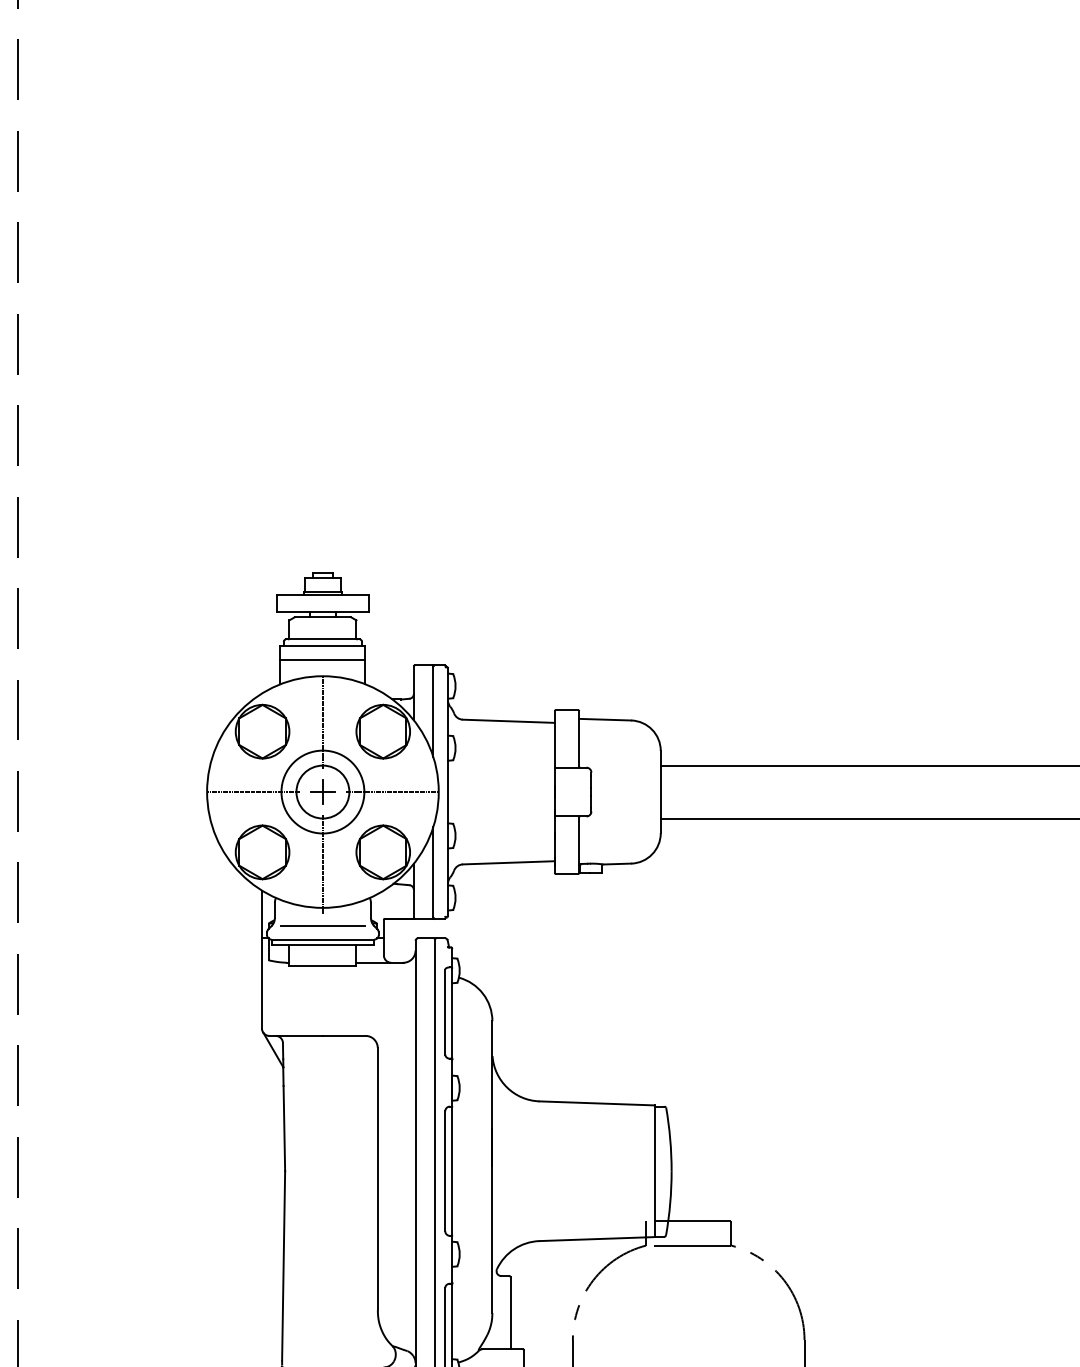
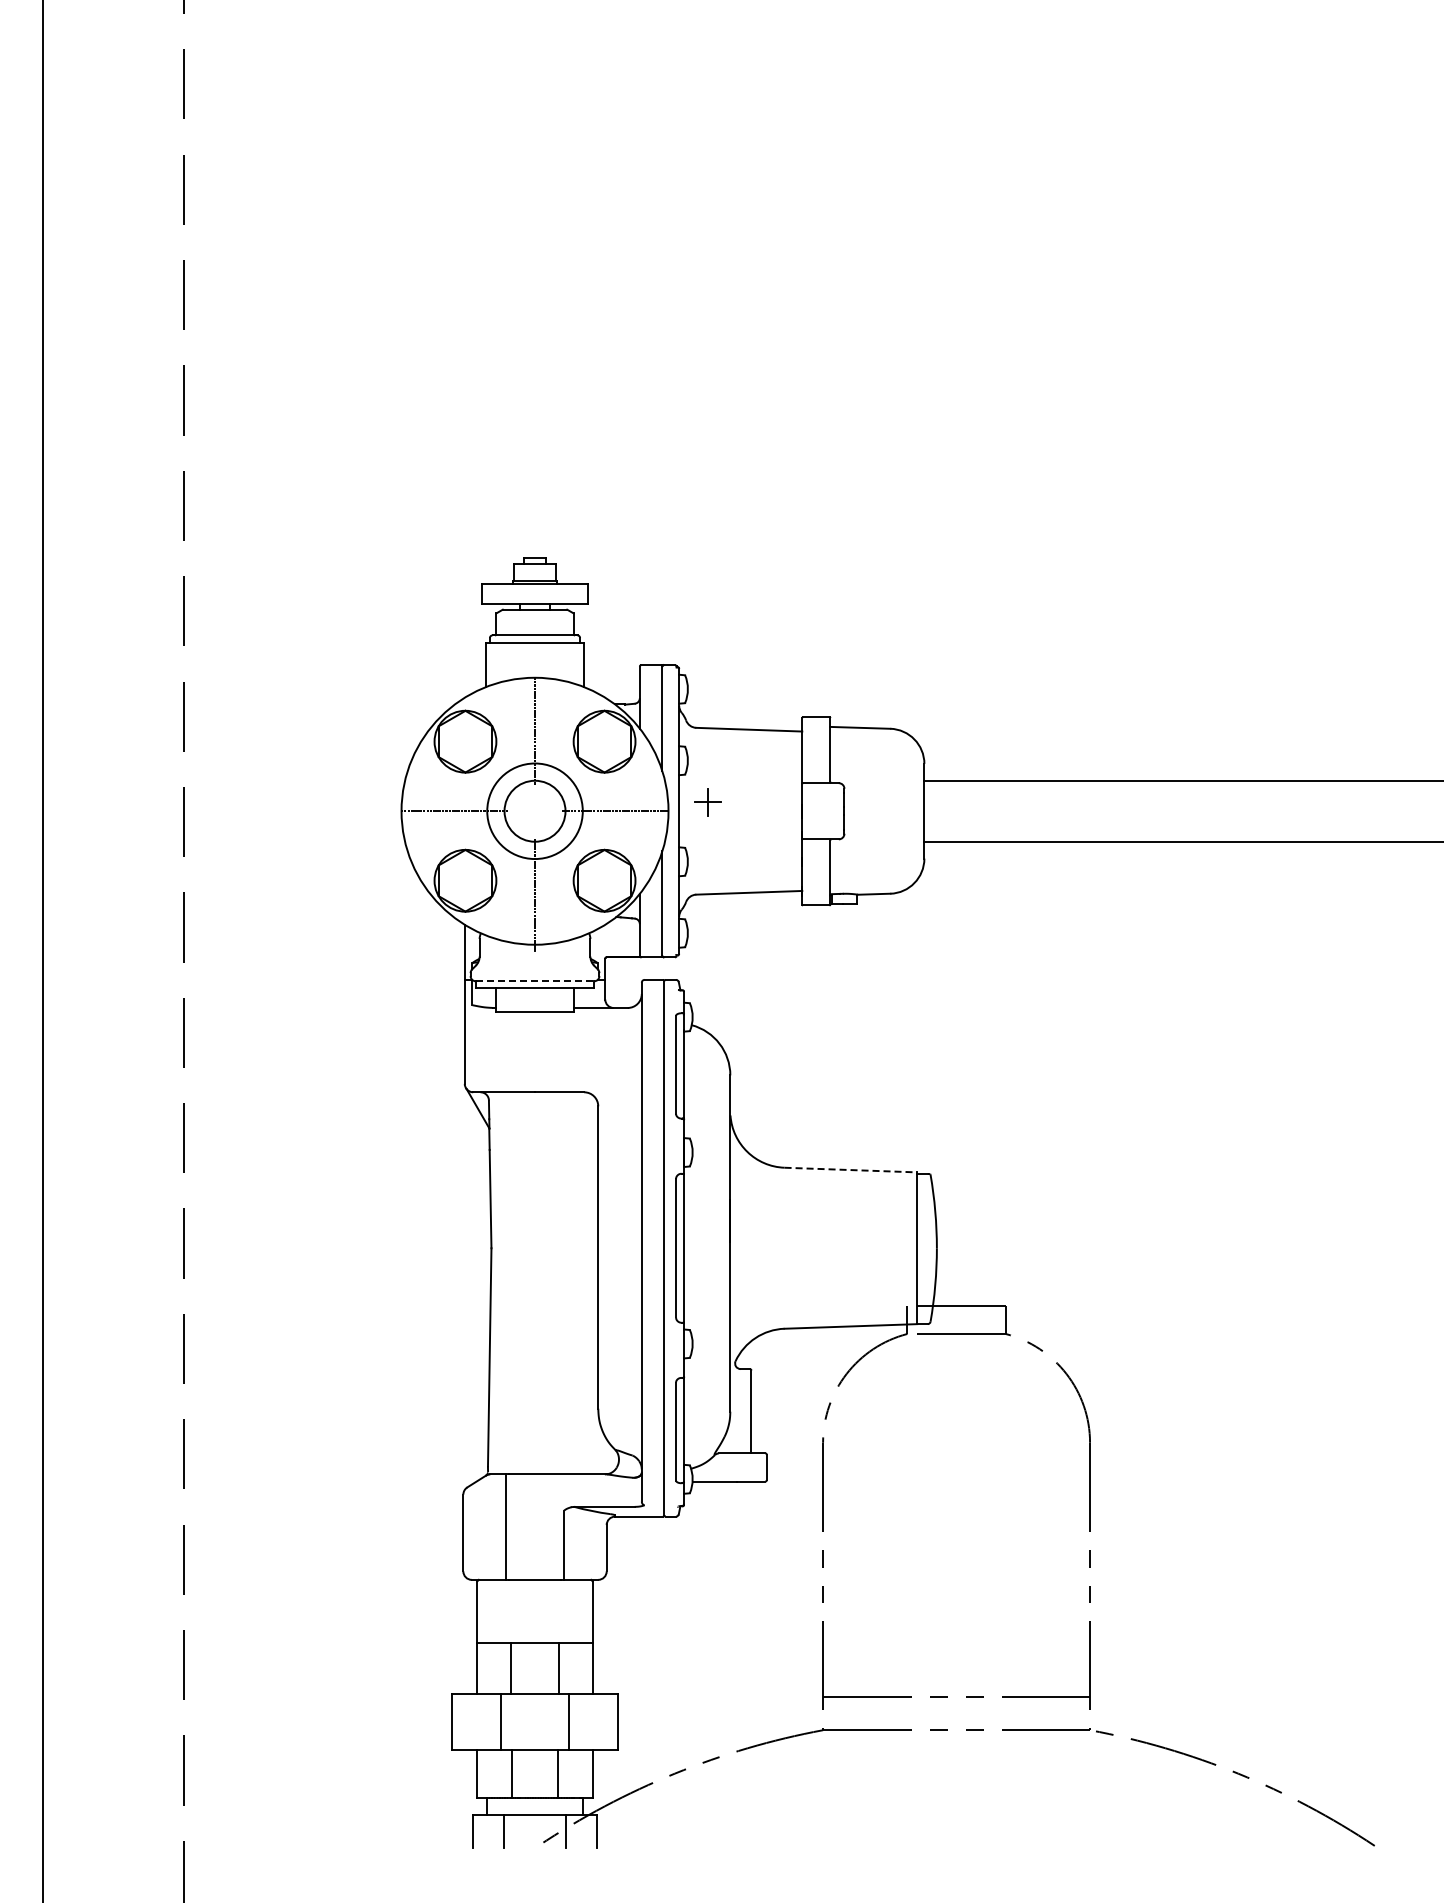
line: (322, 659) -> (534, 658), removed
part: (322, 792) -> (707, 802), moved
line: (322, 925) -> (534, 965), removed
line: (323, 939) -> (535, 981), solid -> dashed
line: (597, 1103) -> (851, 1170), solid -> dashed

